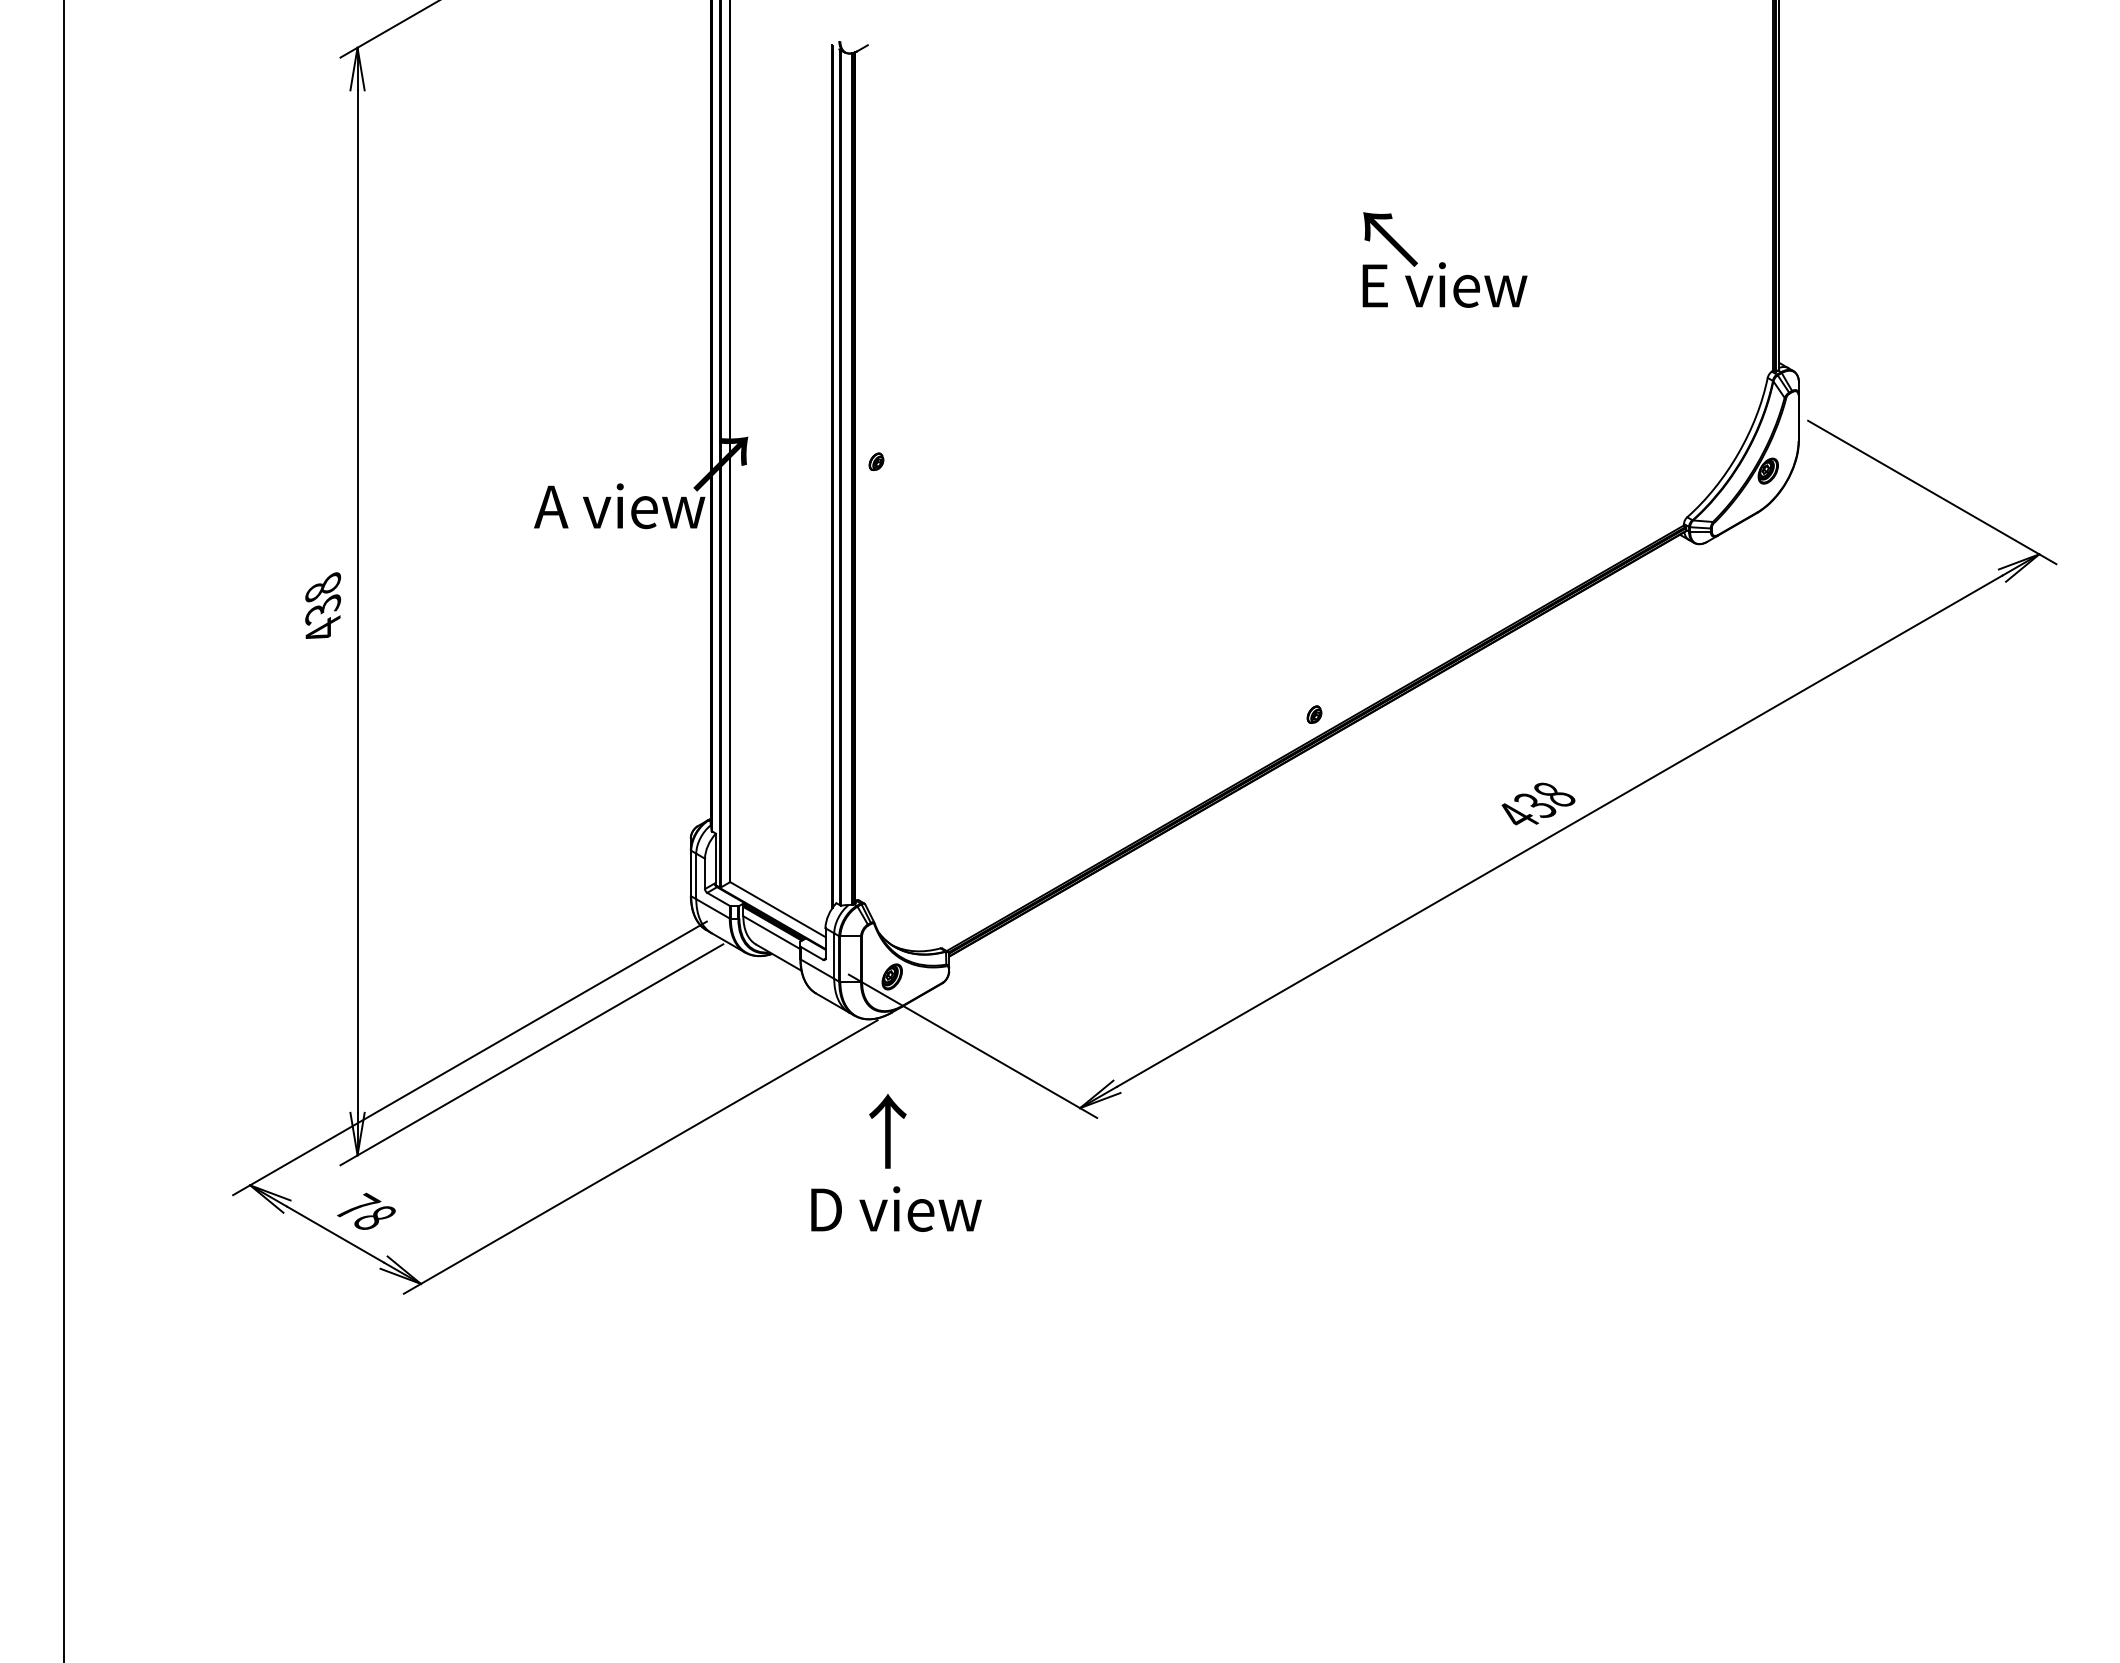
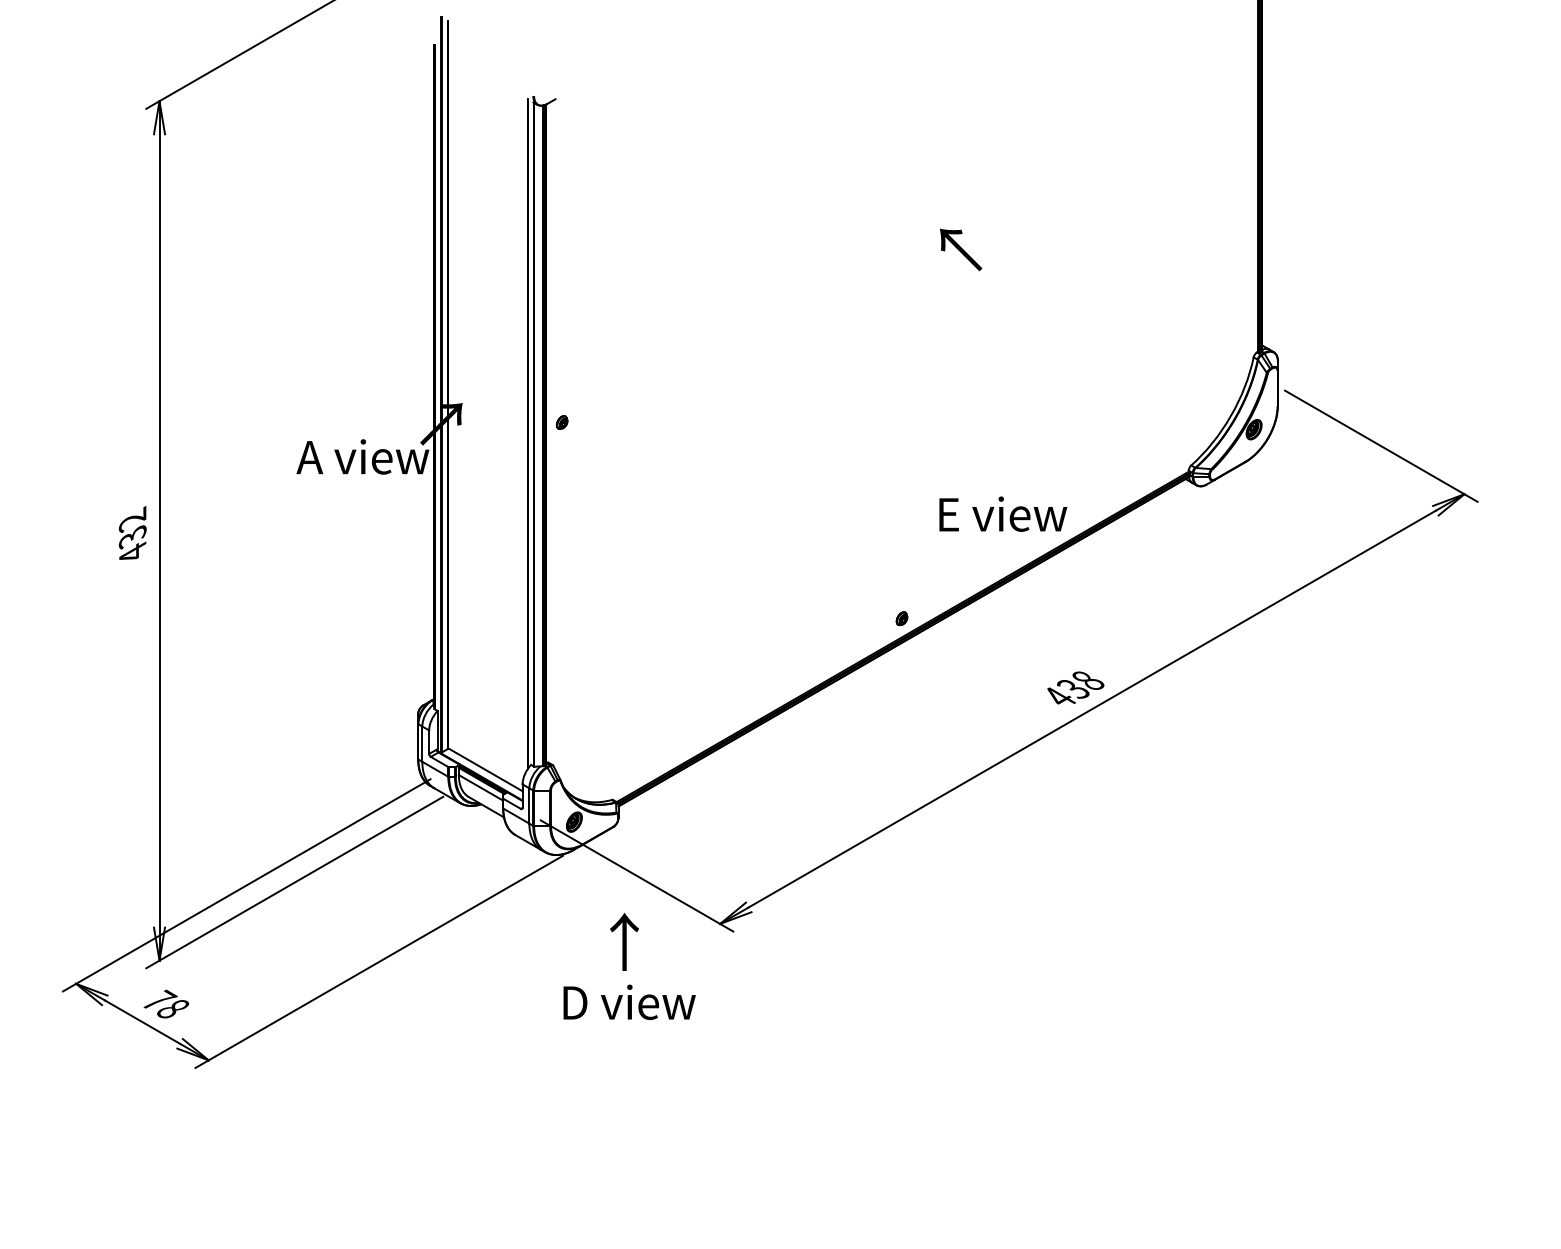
text: (1444, 284) -> (1002, 513), moved
text: (323, 586) -> (133, 519), 438 -> 432
text: (887, 1131) -> (624, 942), moved
text: (896, 1208) -> (629, 1001), moved

